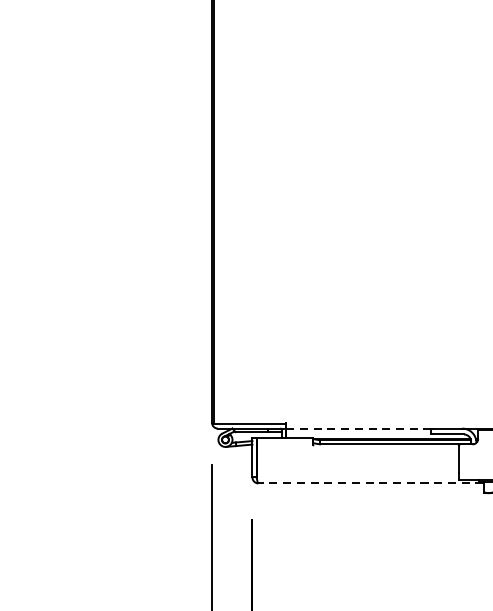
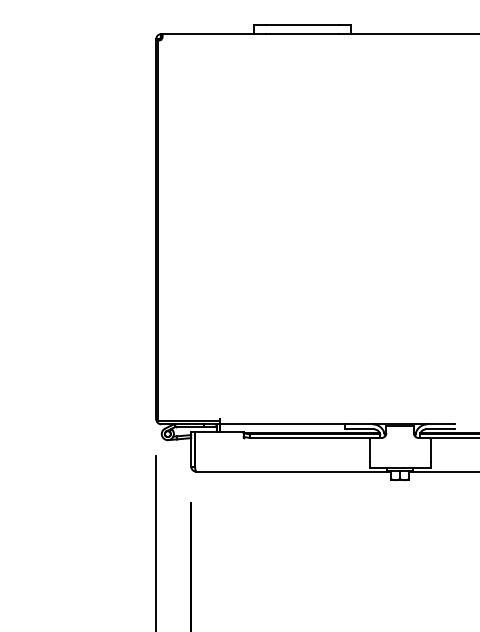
line: (359, 428) -> (283, 424), dashed -> solid
line: (370, 483) -> (293, 471), dashed -> solid

